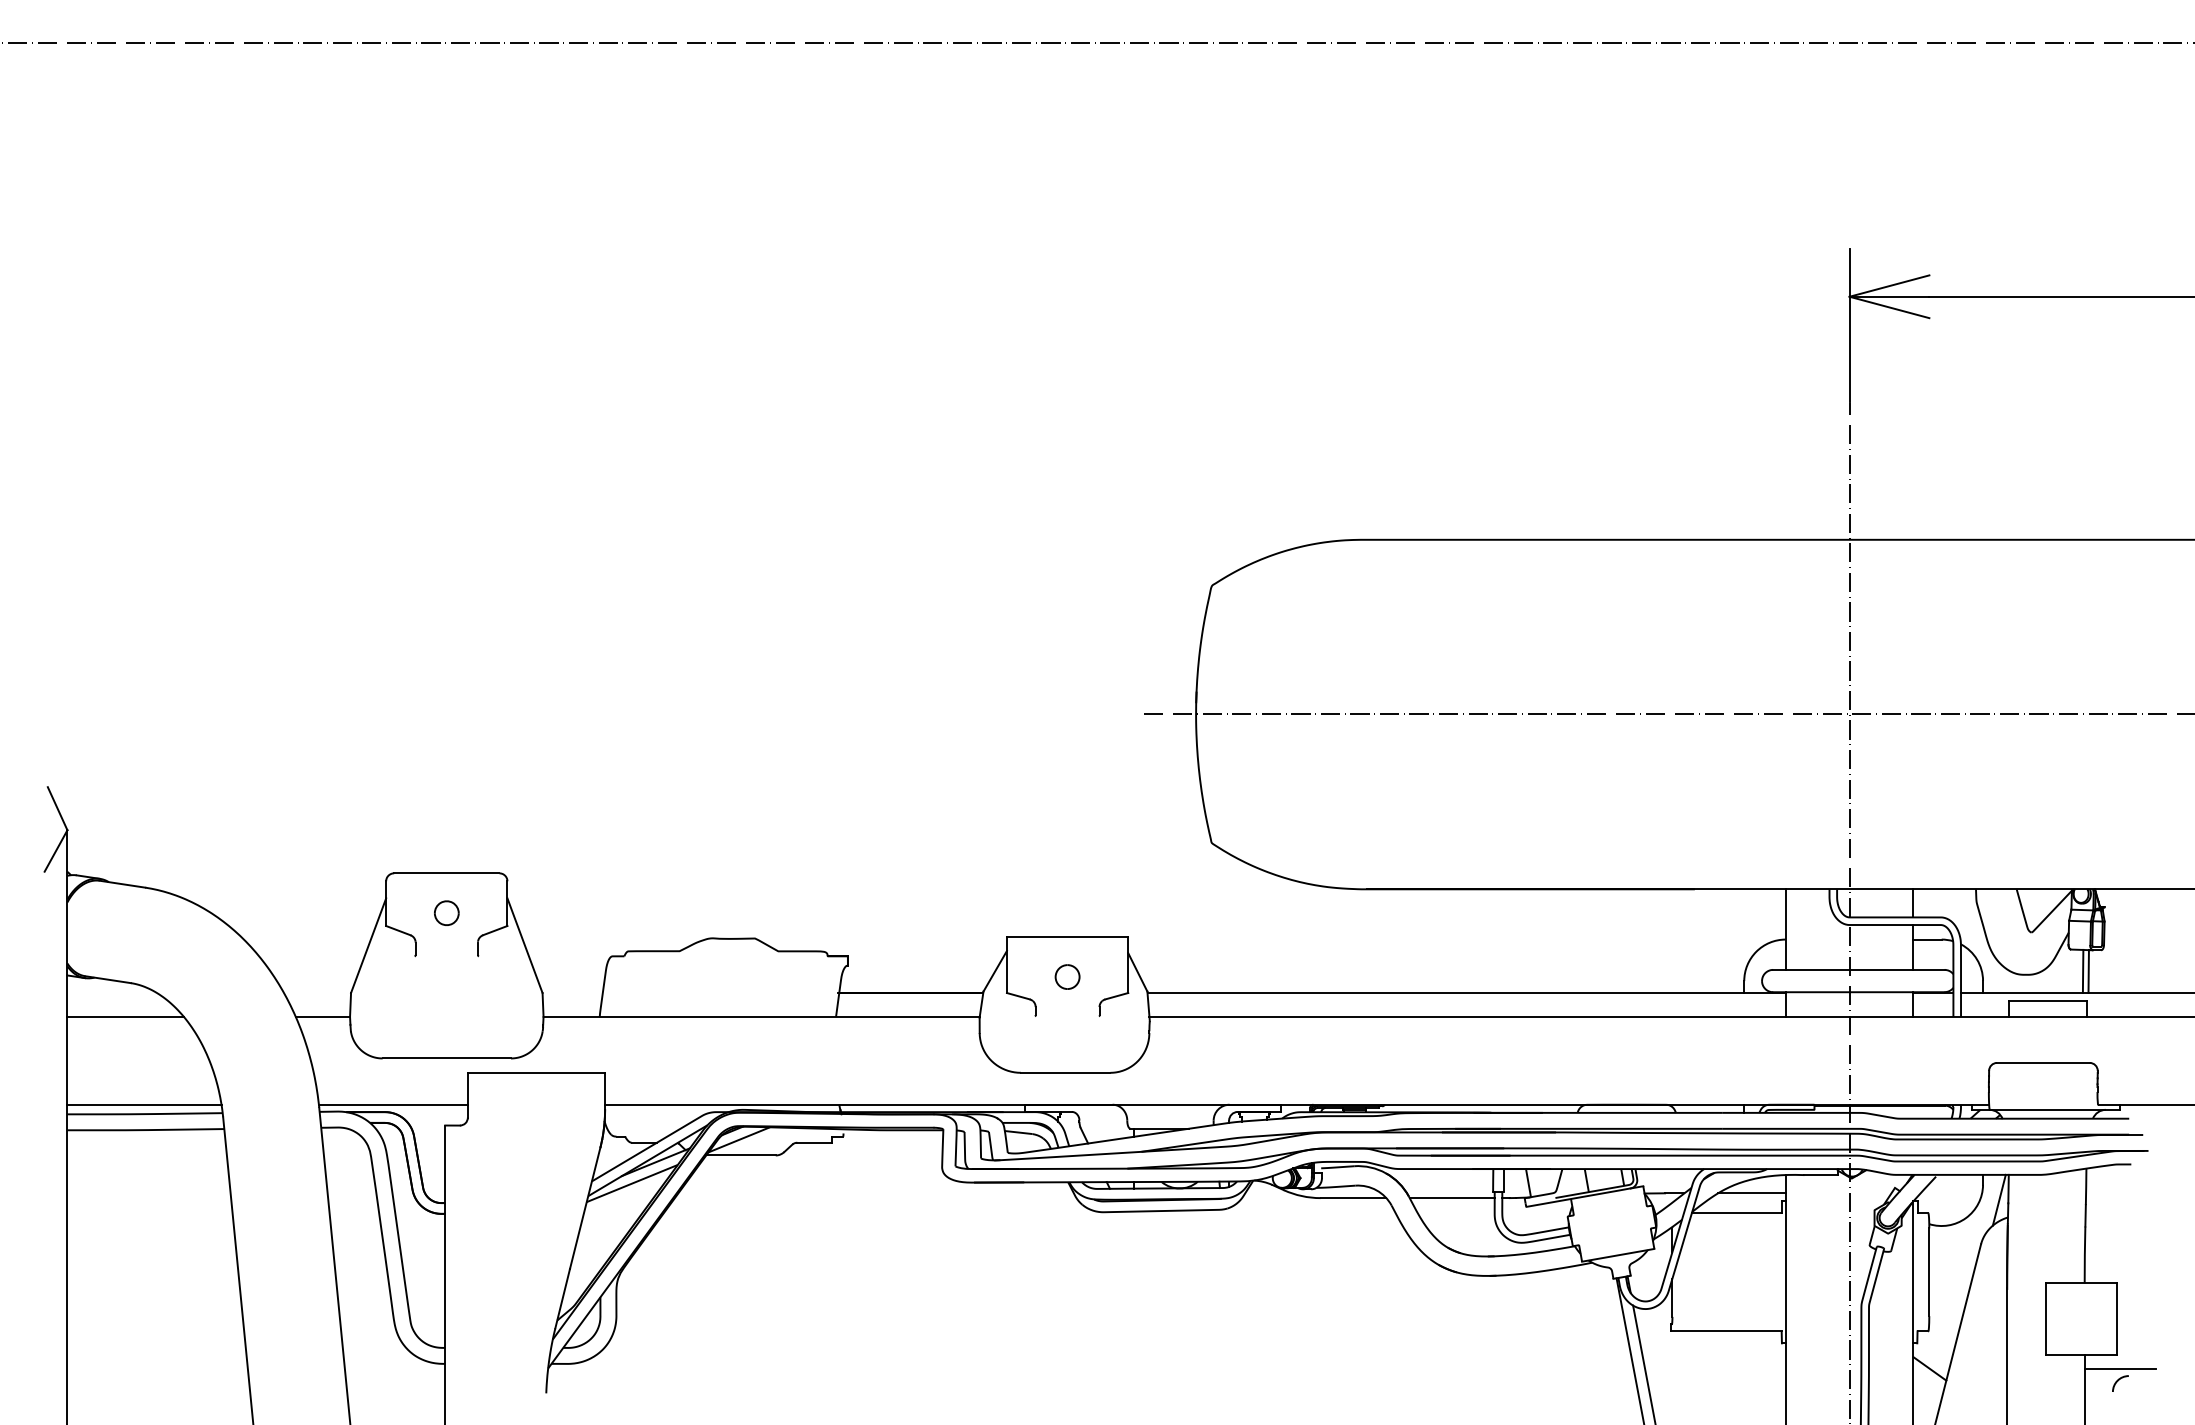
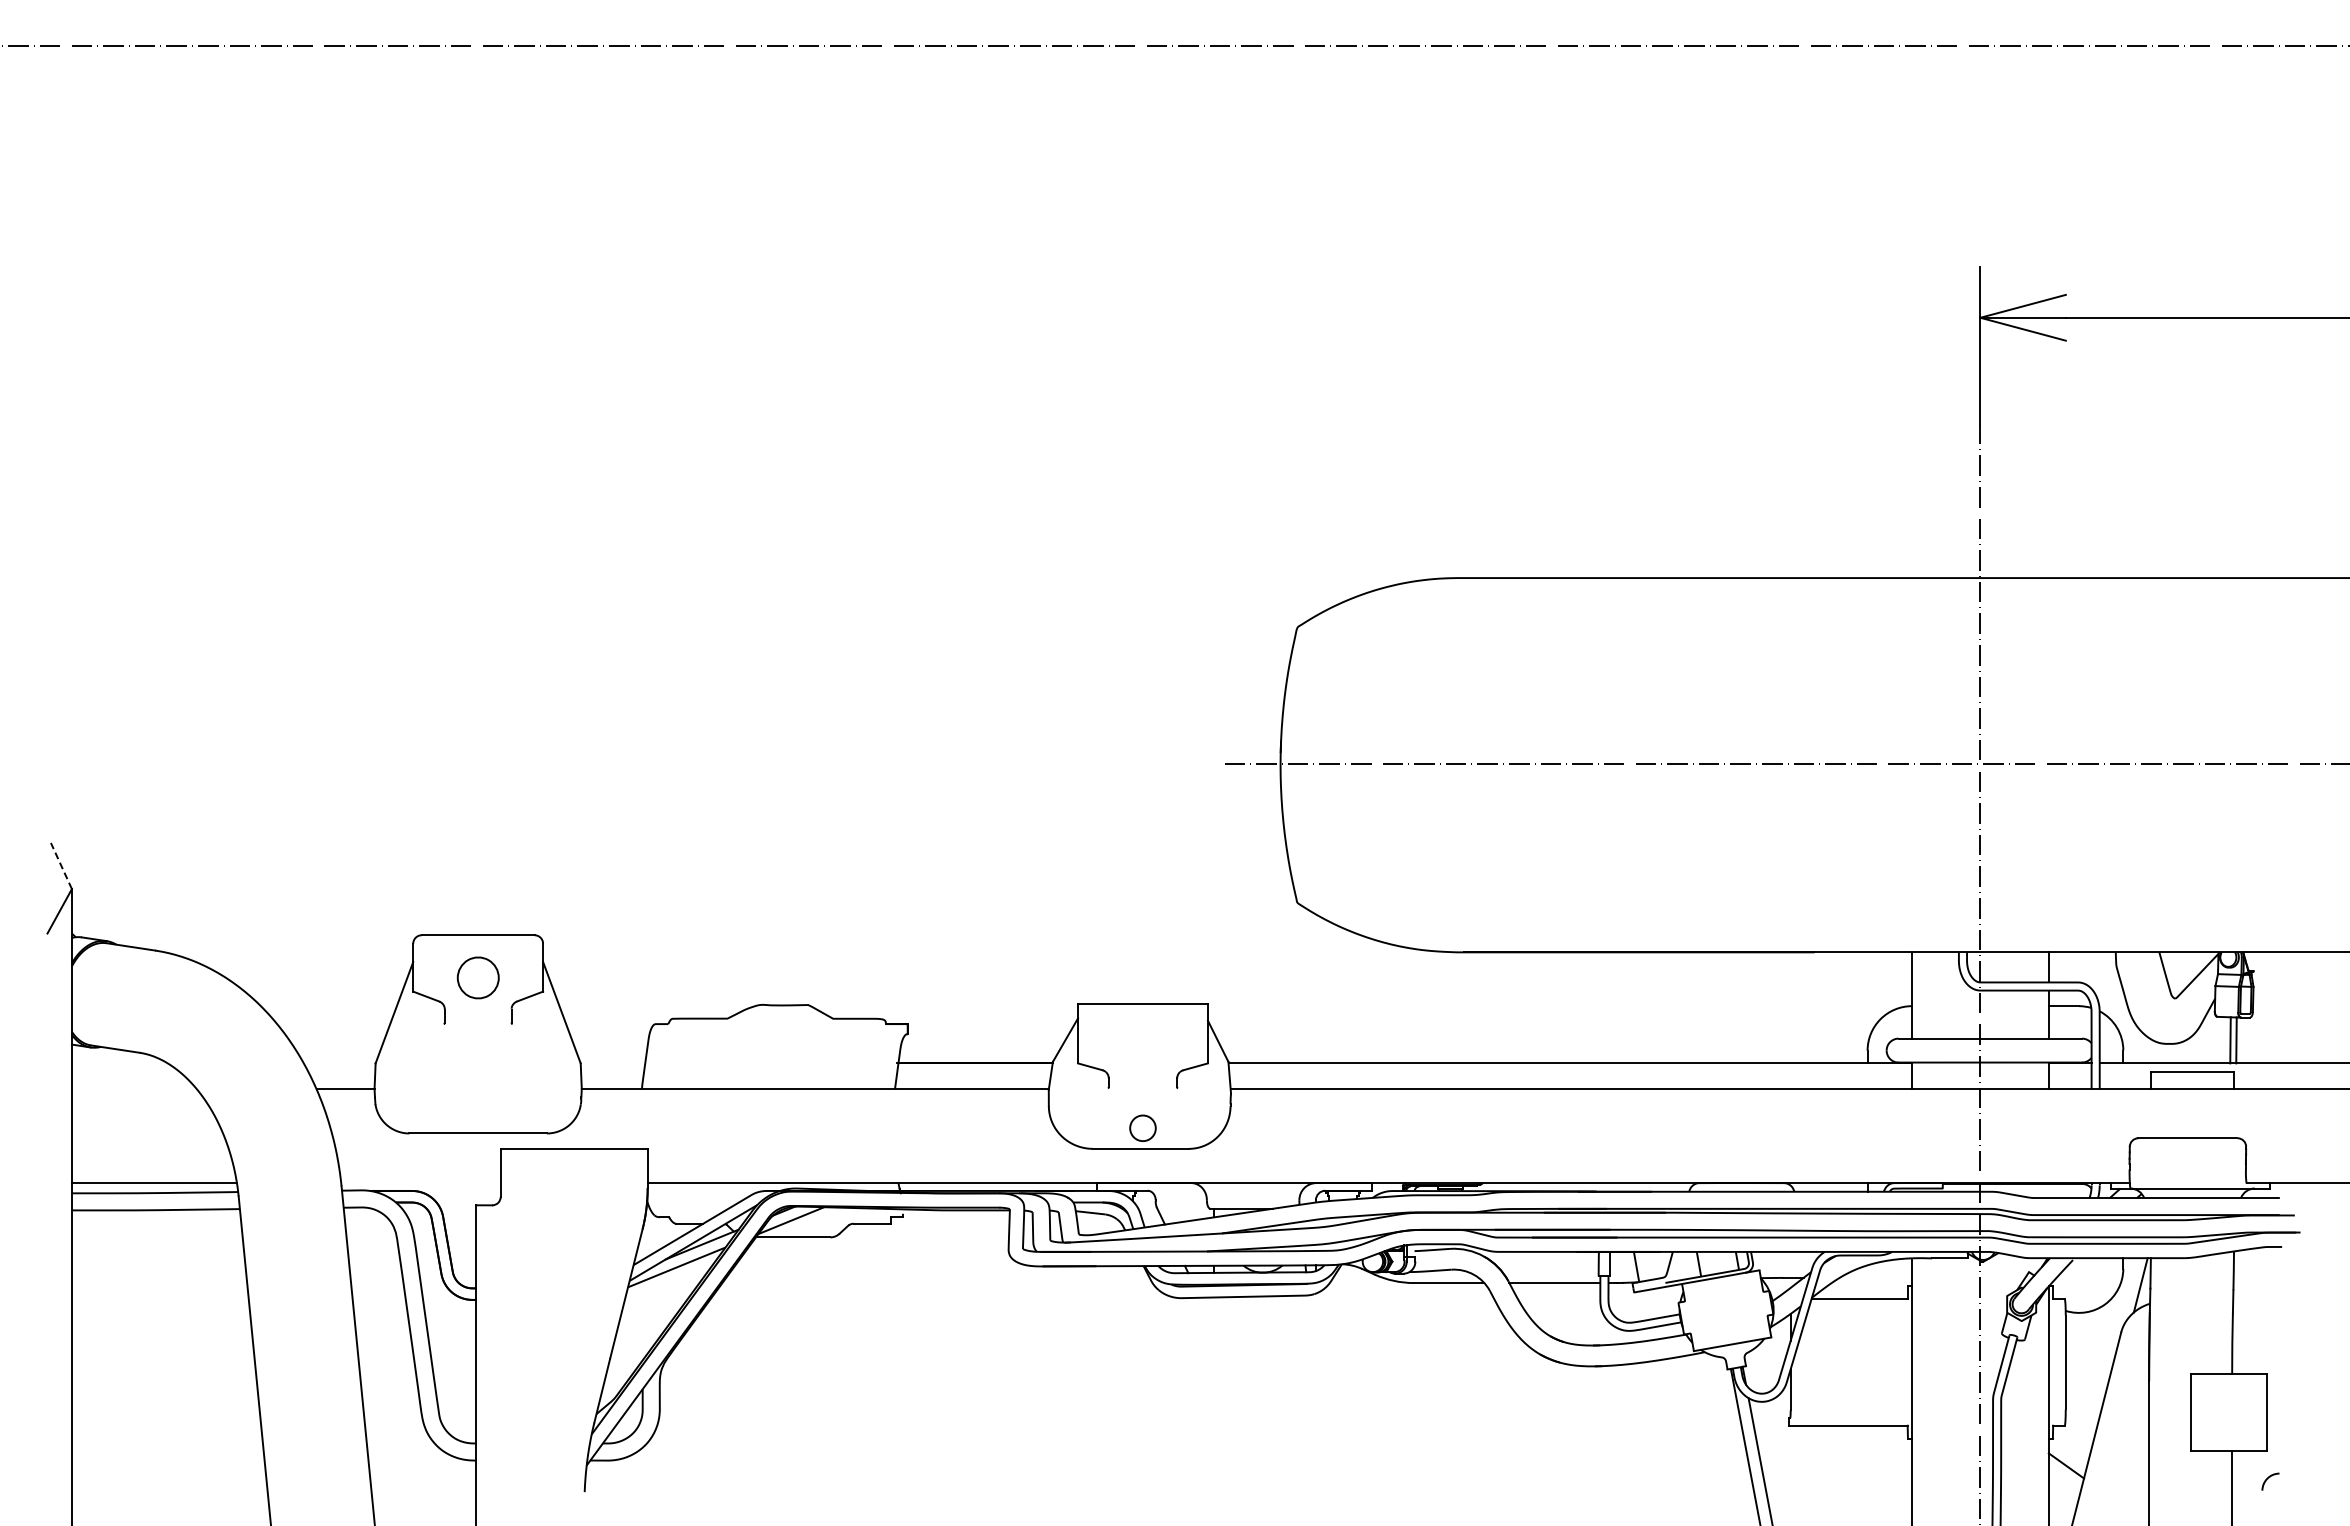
line: (57, 808) -> (61, 865), solid -> dashed
part: (446, 912) -> (477, 977), size x1.6
part: (1067, 976) -> (1142, 1127), moved
line: (124, 1017) -> (133, 1089), removed
line: (392, 1105) -> (420, 1183), removed
line: (1751, 1192) -> (1875, 1277), removed
line: (2120, 1369) -> (2270, 1466), removed

